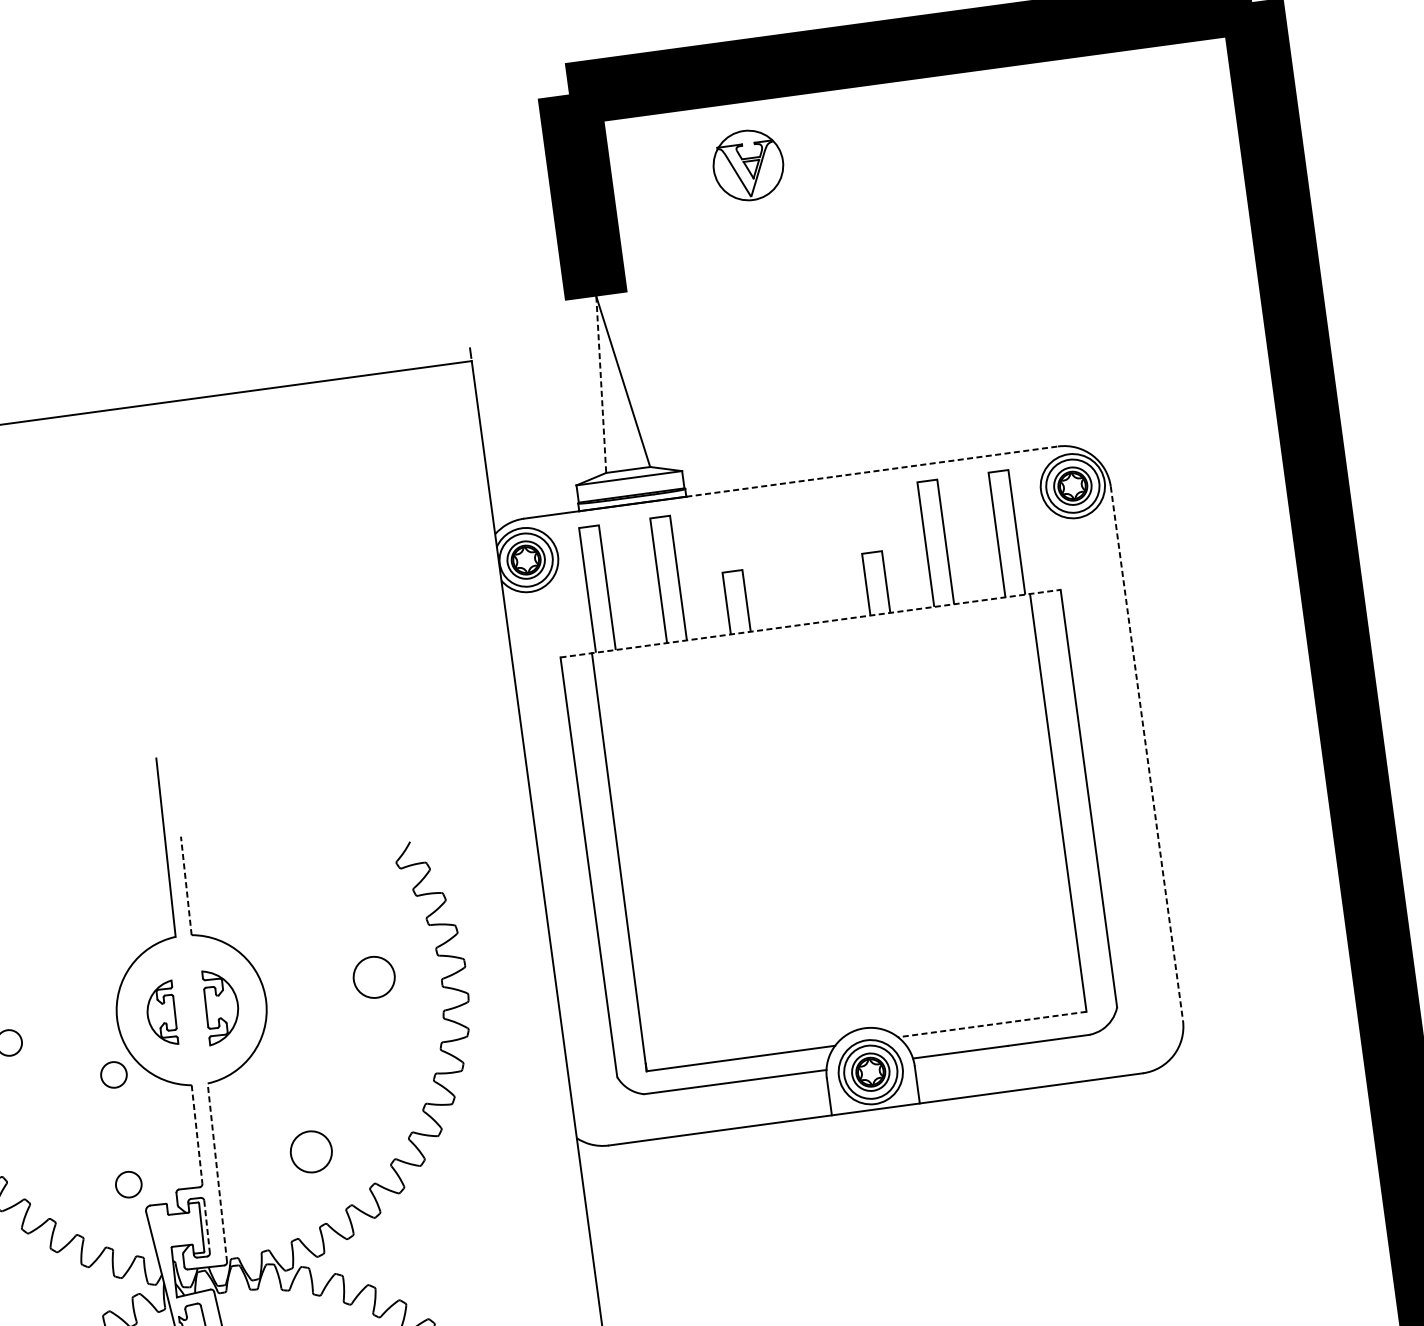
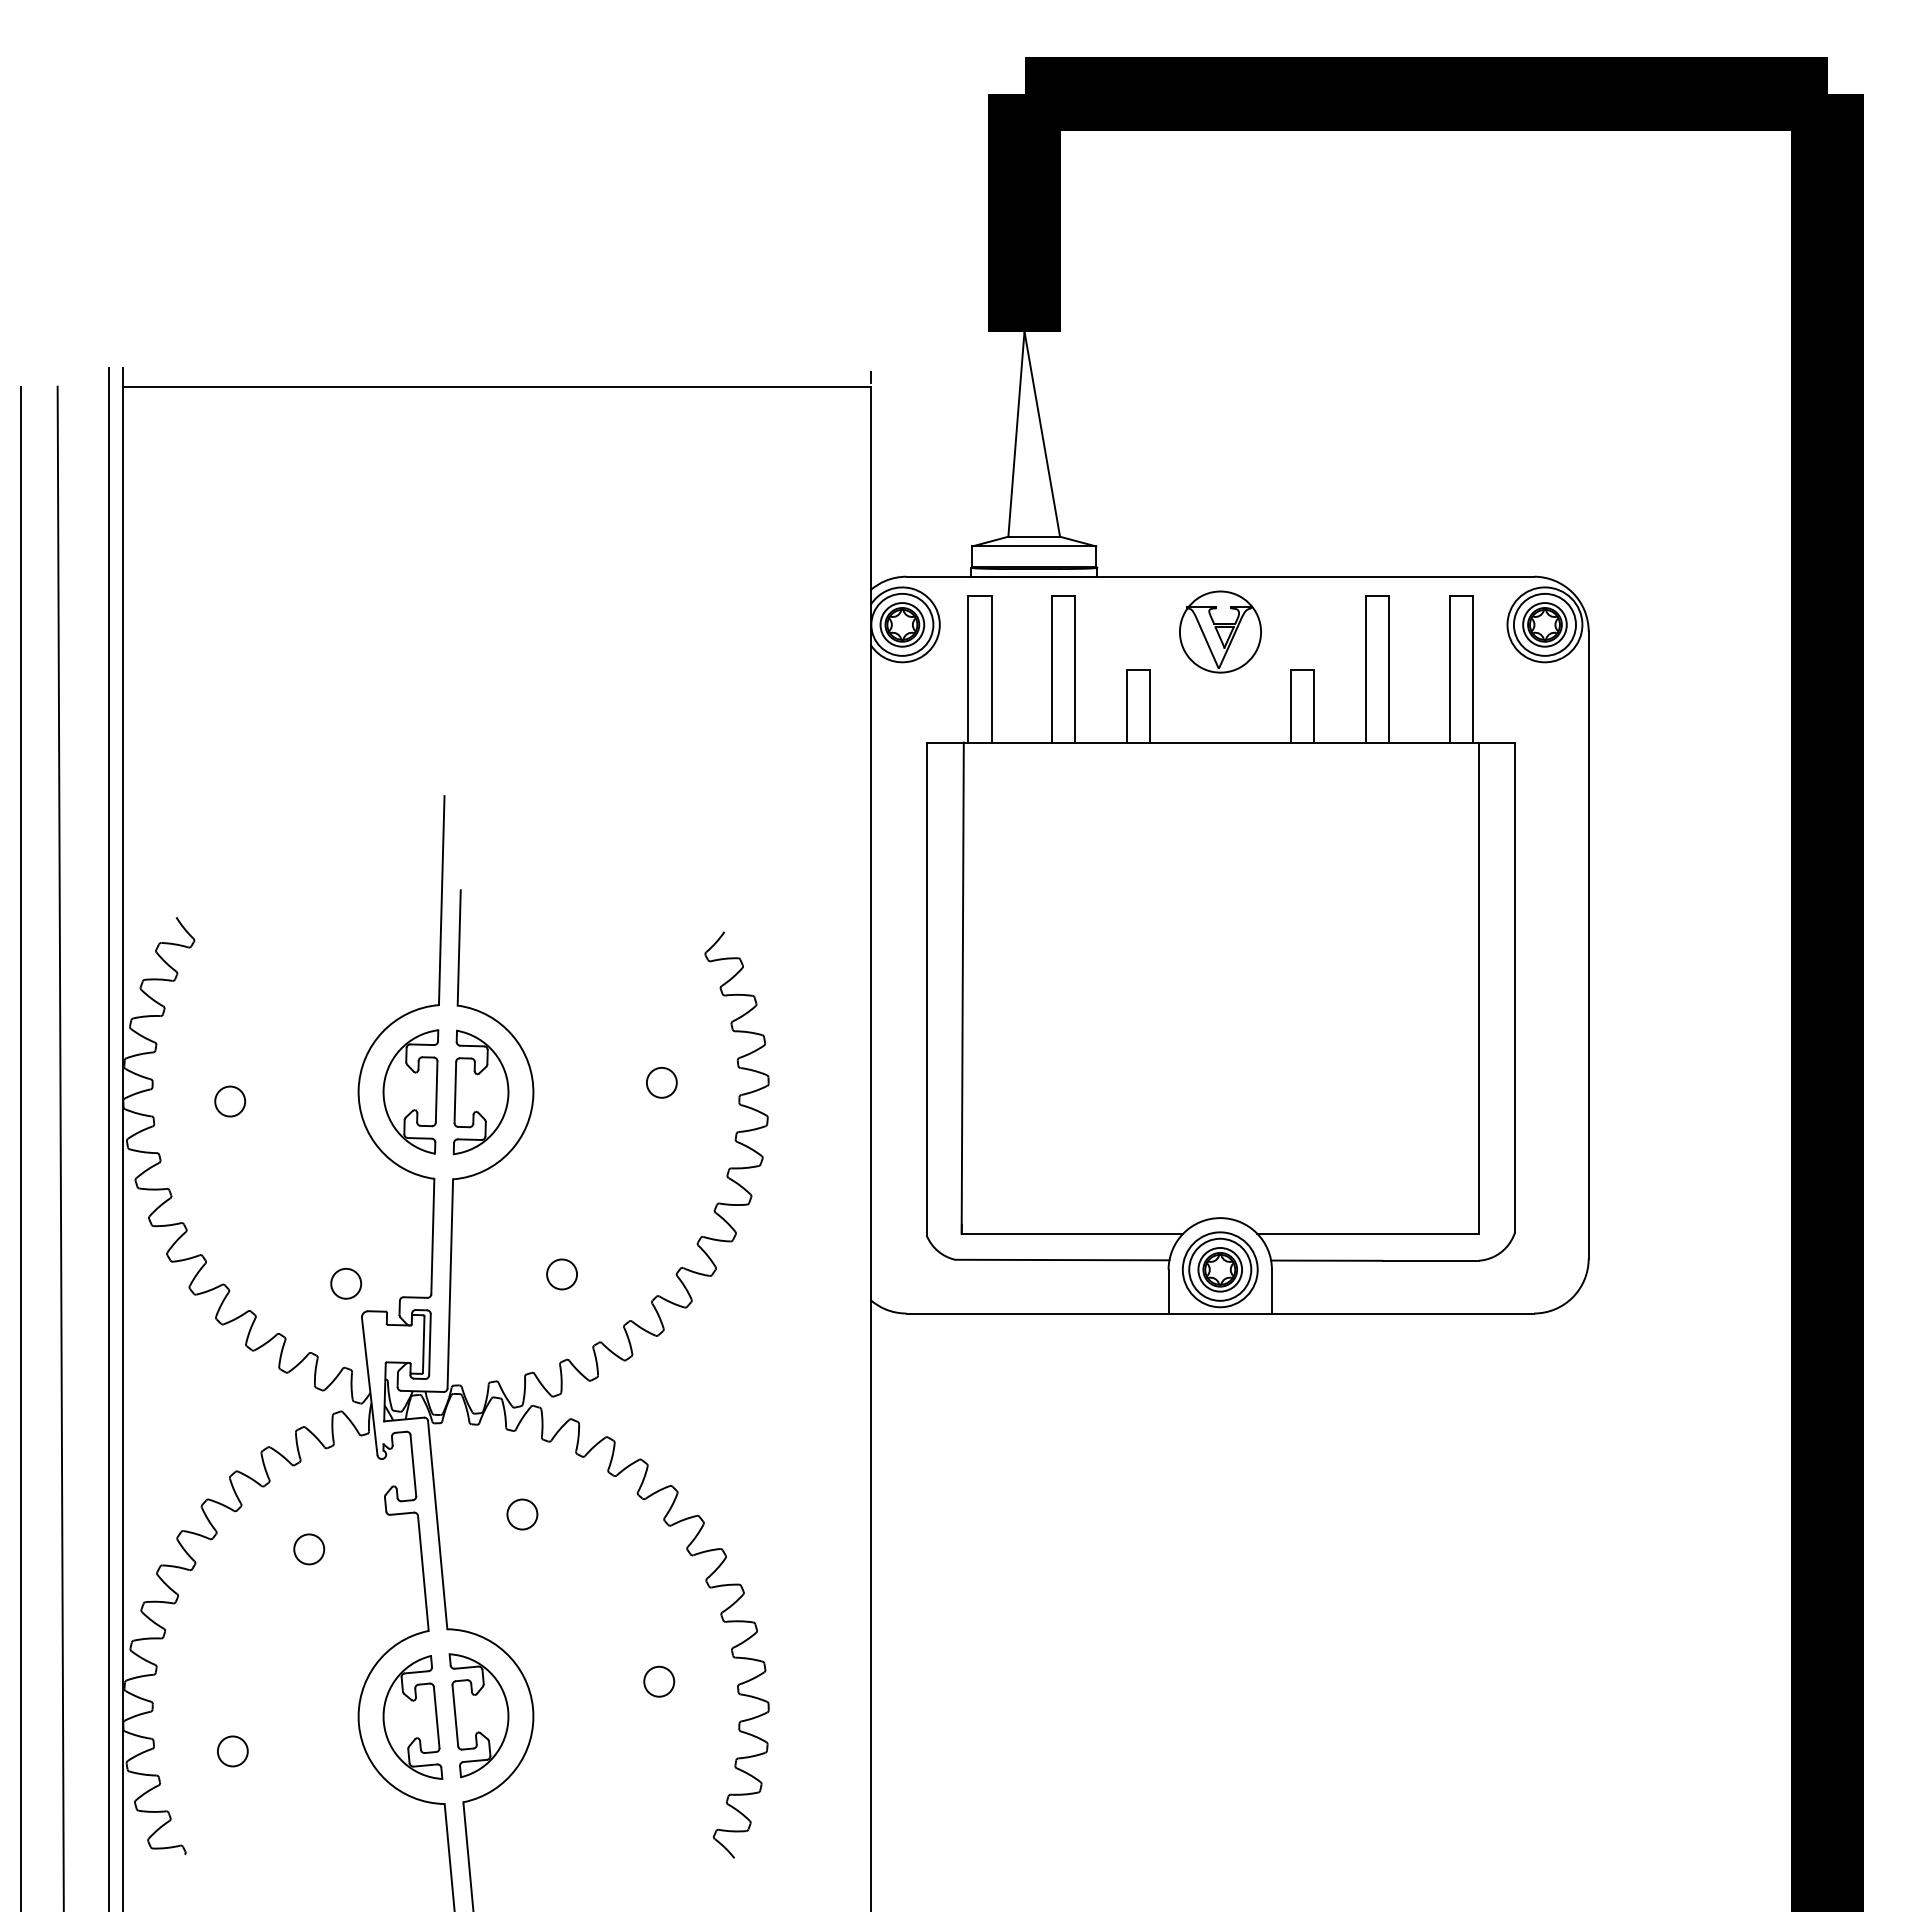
part: (748, 165) -> (1220, 631), moved
line: (601, 385) -> (1016, 434), dashed -> solid
line: (872, 471) -> (1316, 576), dashed -> solid
line: (810, 623) -> (1220, 742), dashed -> solid
line: (1146, 753) -> (1588, 945), dashed -> solid
line: (186, 885) -> (459, 947), dashed -> solid
circle: (373, 977) -> (661, 1082), size x0.62
part: (221, 1006) -> (480, 1092), size x1.43
part: (161, 1013) -> (410, 1091), size x1.67
line: (991, 1024) -> (1367, 1233), dashed -> solid
circle: (114, 1074) -> (346, 1154), removed
line: (196, 1134) -> (432, 1236), dashed -> solid
circle: (311, 1151) -> (562, 1274), size x0.62
line: (217, 1172) -> (450, 1283), dashed -> solid
line: (206, 1226) -> (429, 1344), dashed -> solid

